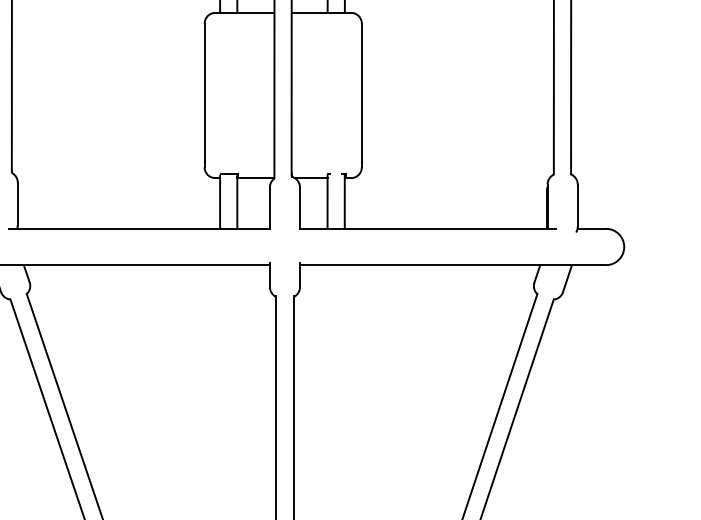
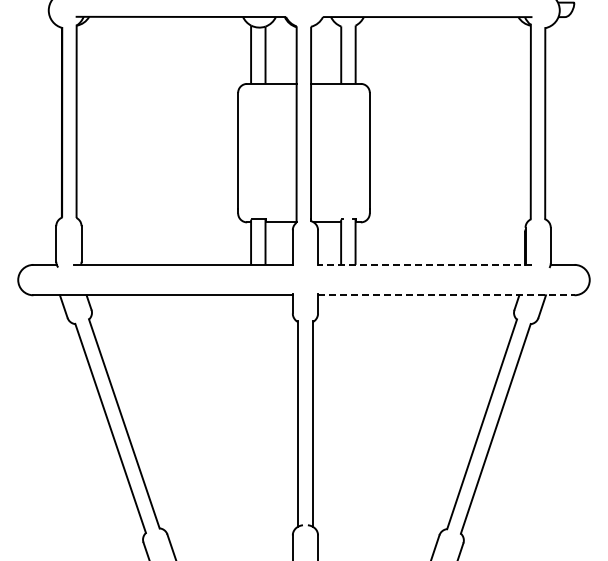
line: (427, 228) -> (424, 264), solid -> dashed
line: (453, 265) -> (446, 295), solid -> dashed

